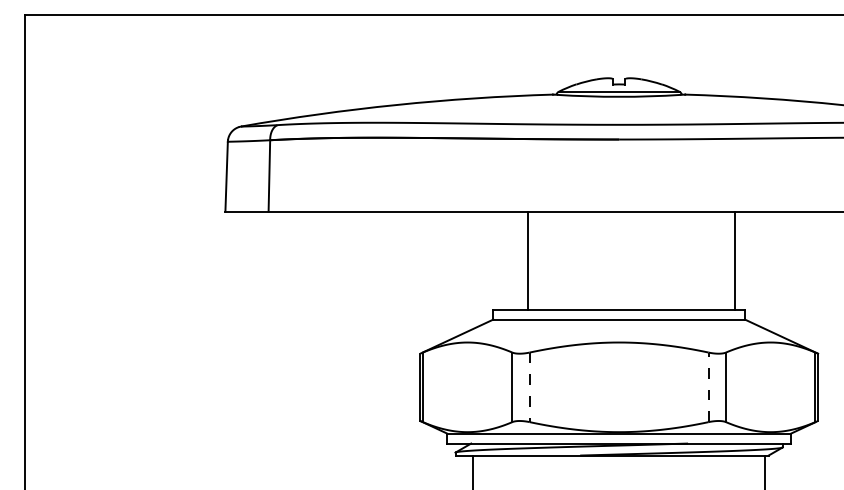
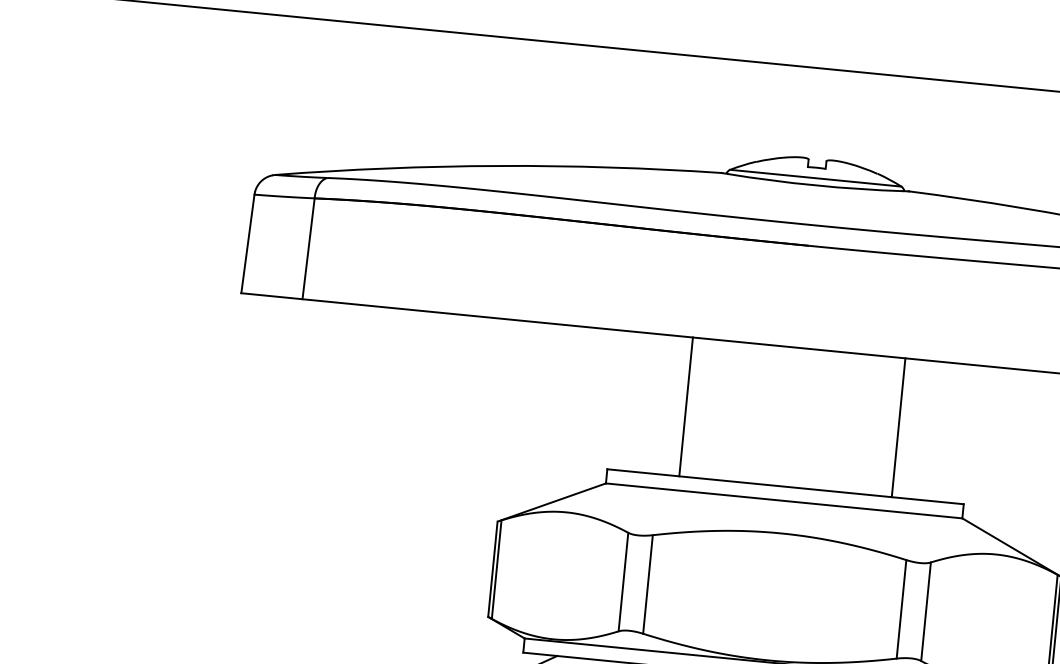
line: (528, 260) -> (686, 406), moved
line: (735, 260) -> (899, 427), moved
line: (529, 387) -> (647, 584), dashed -> solid
line: (708, 387) -> (901, 609), dashed -> solid

